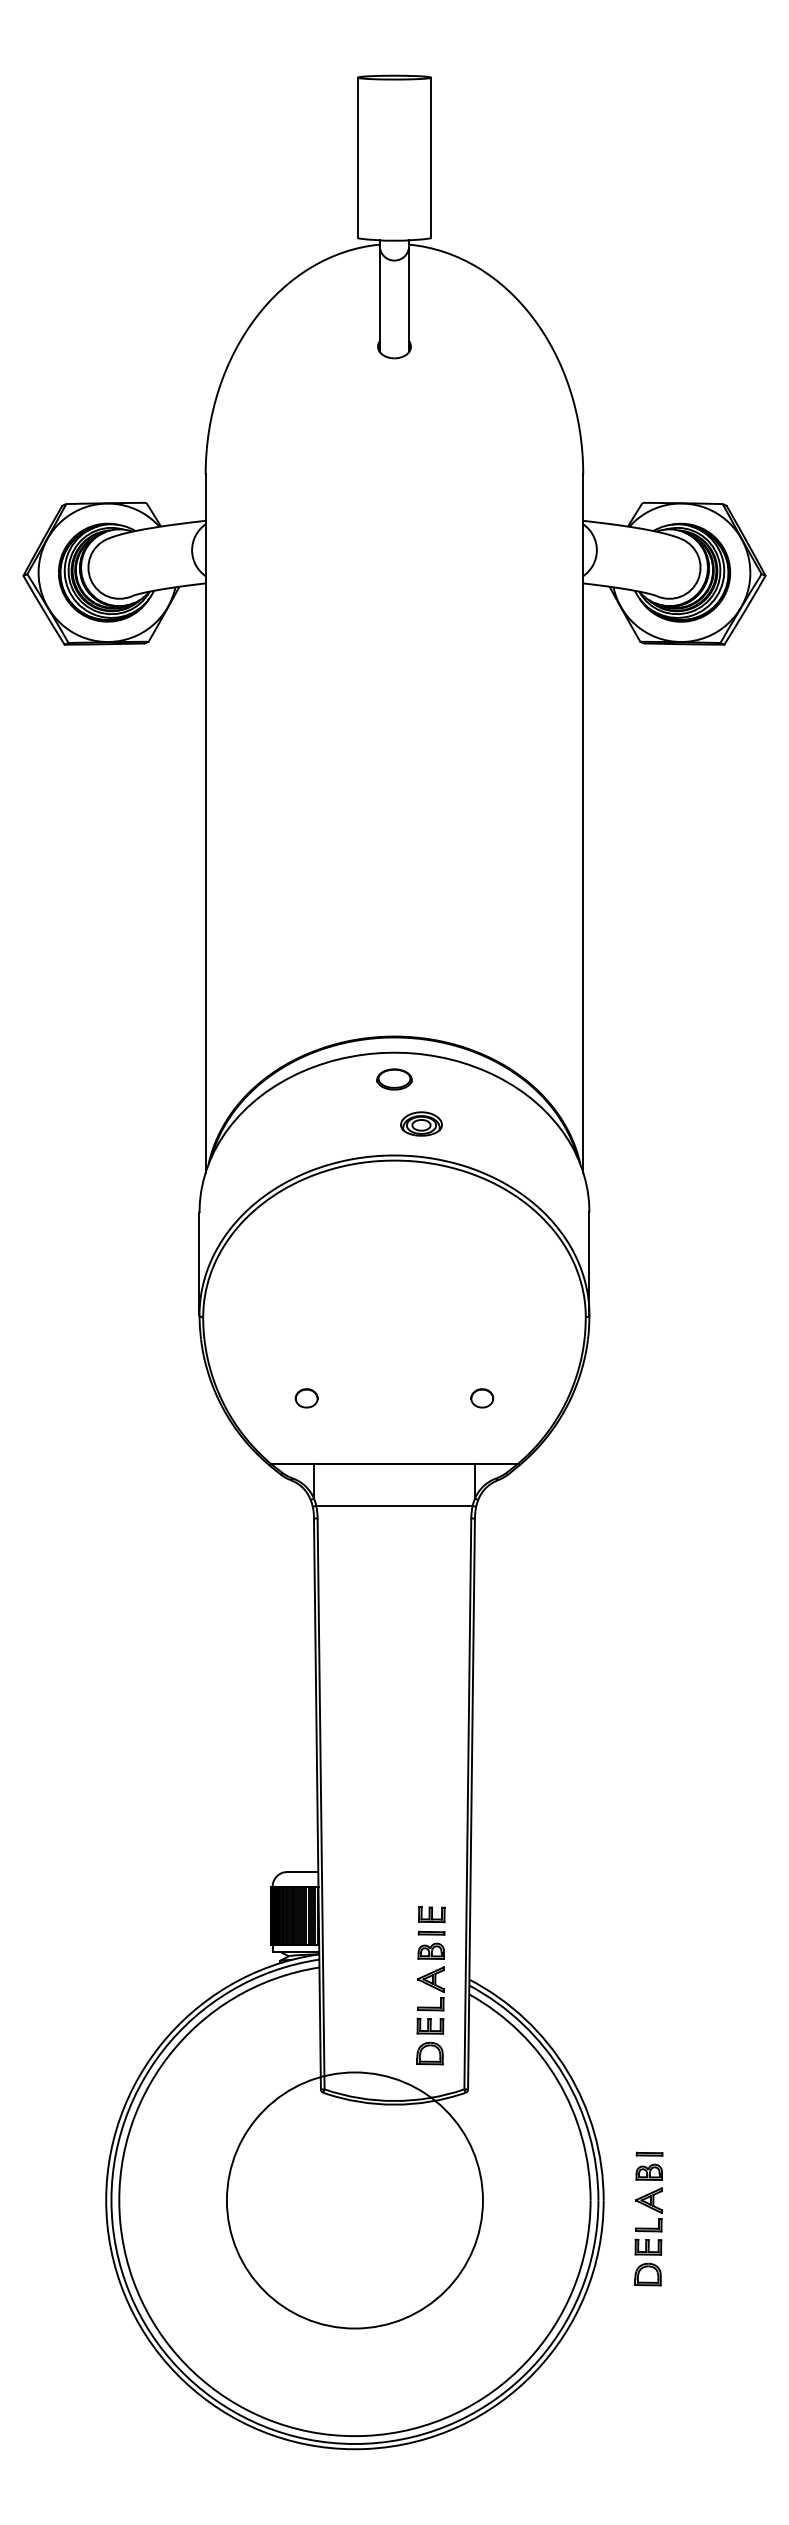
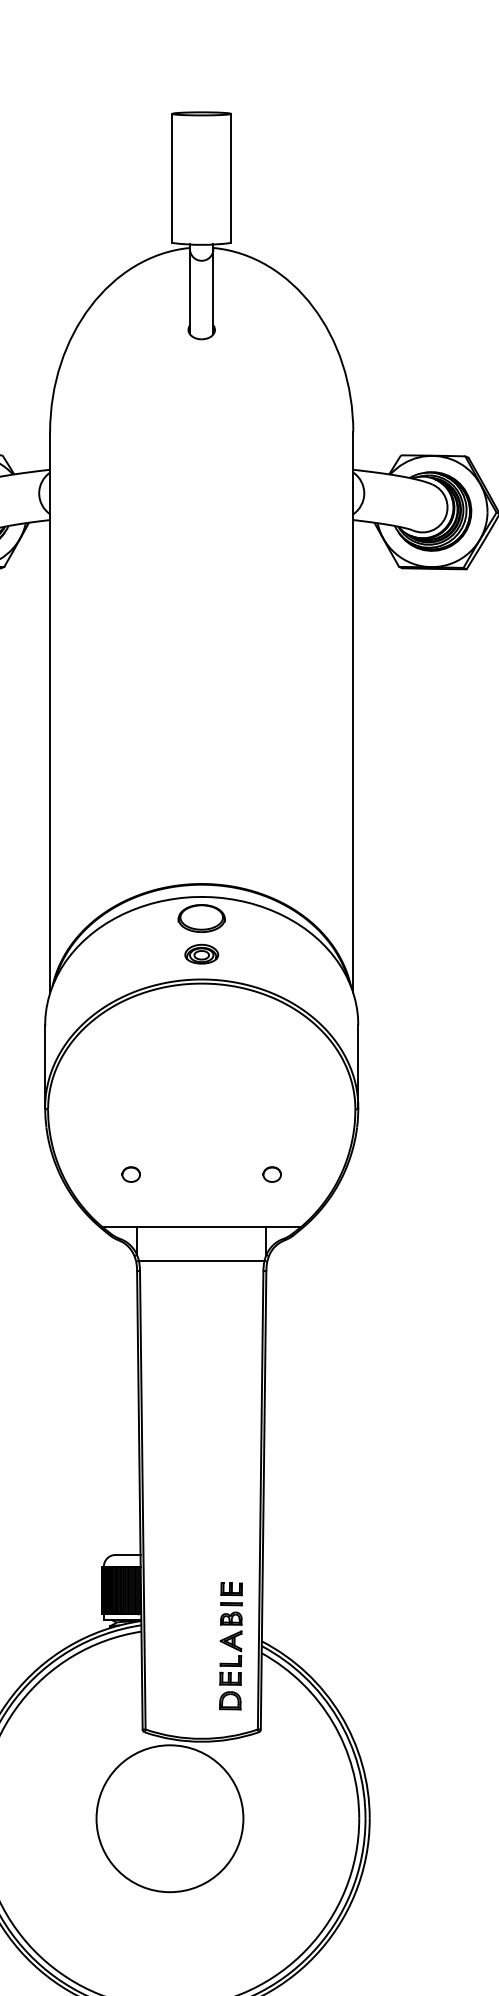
part: (394, 1079) -> (201, 918), size x1.67
part: (421, 1123) -> (201, 953), moved
circle: (354, 2200) -> (169, 1818), size x0.71
part: (648, 2227) -> (405, 1840), removed

